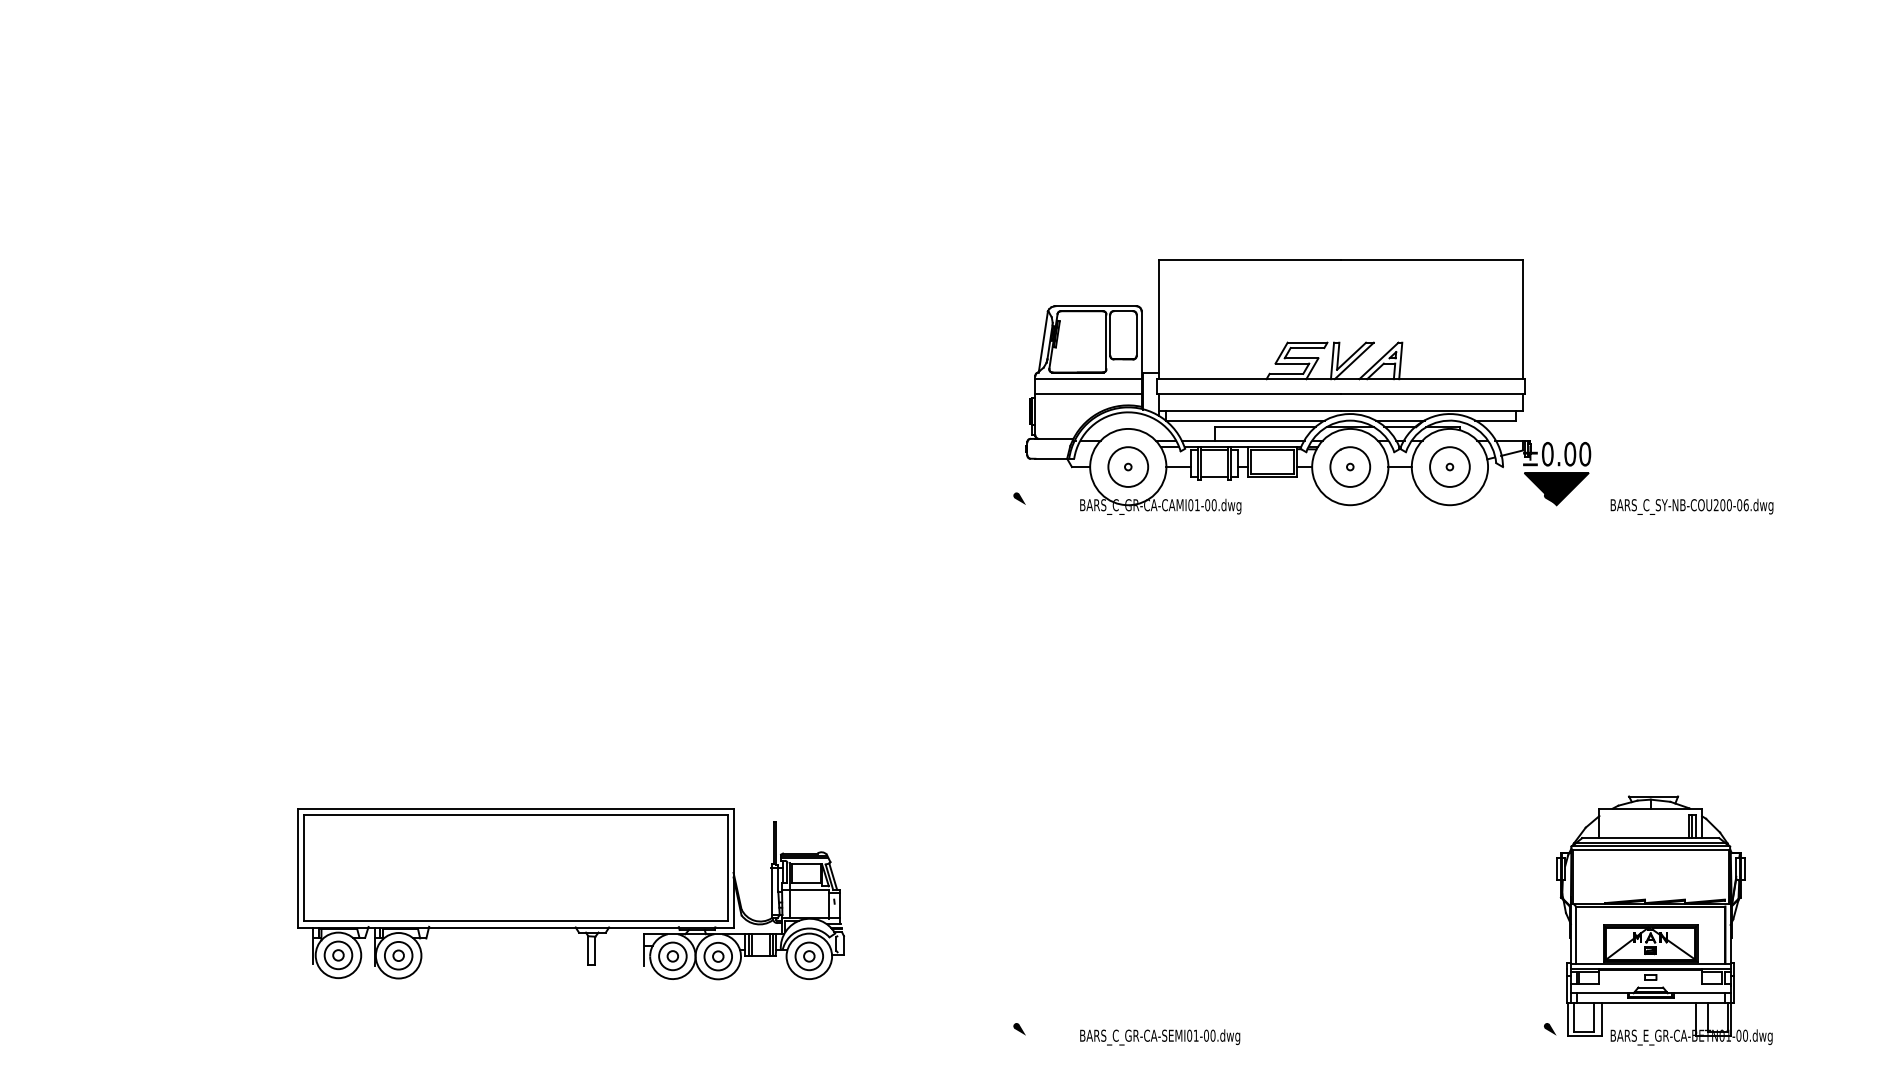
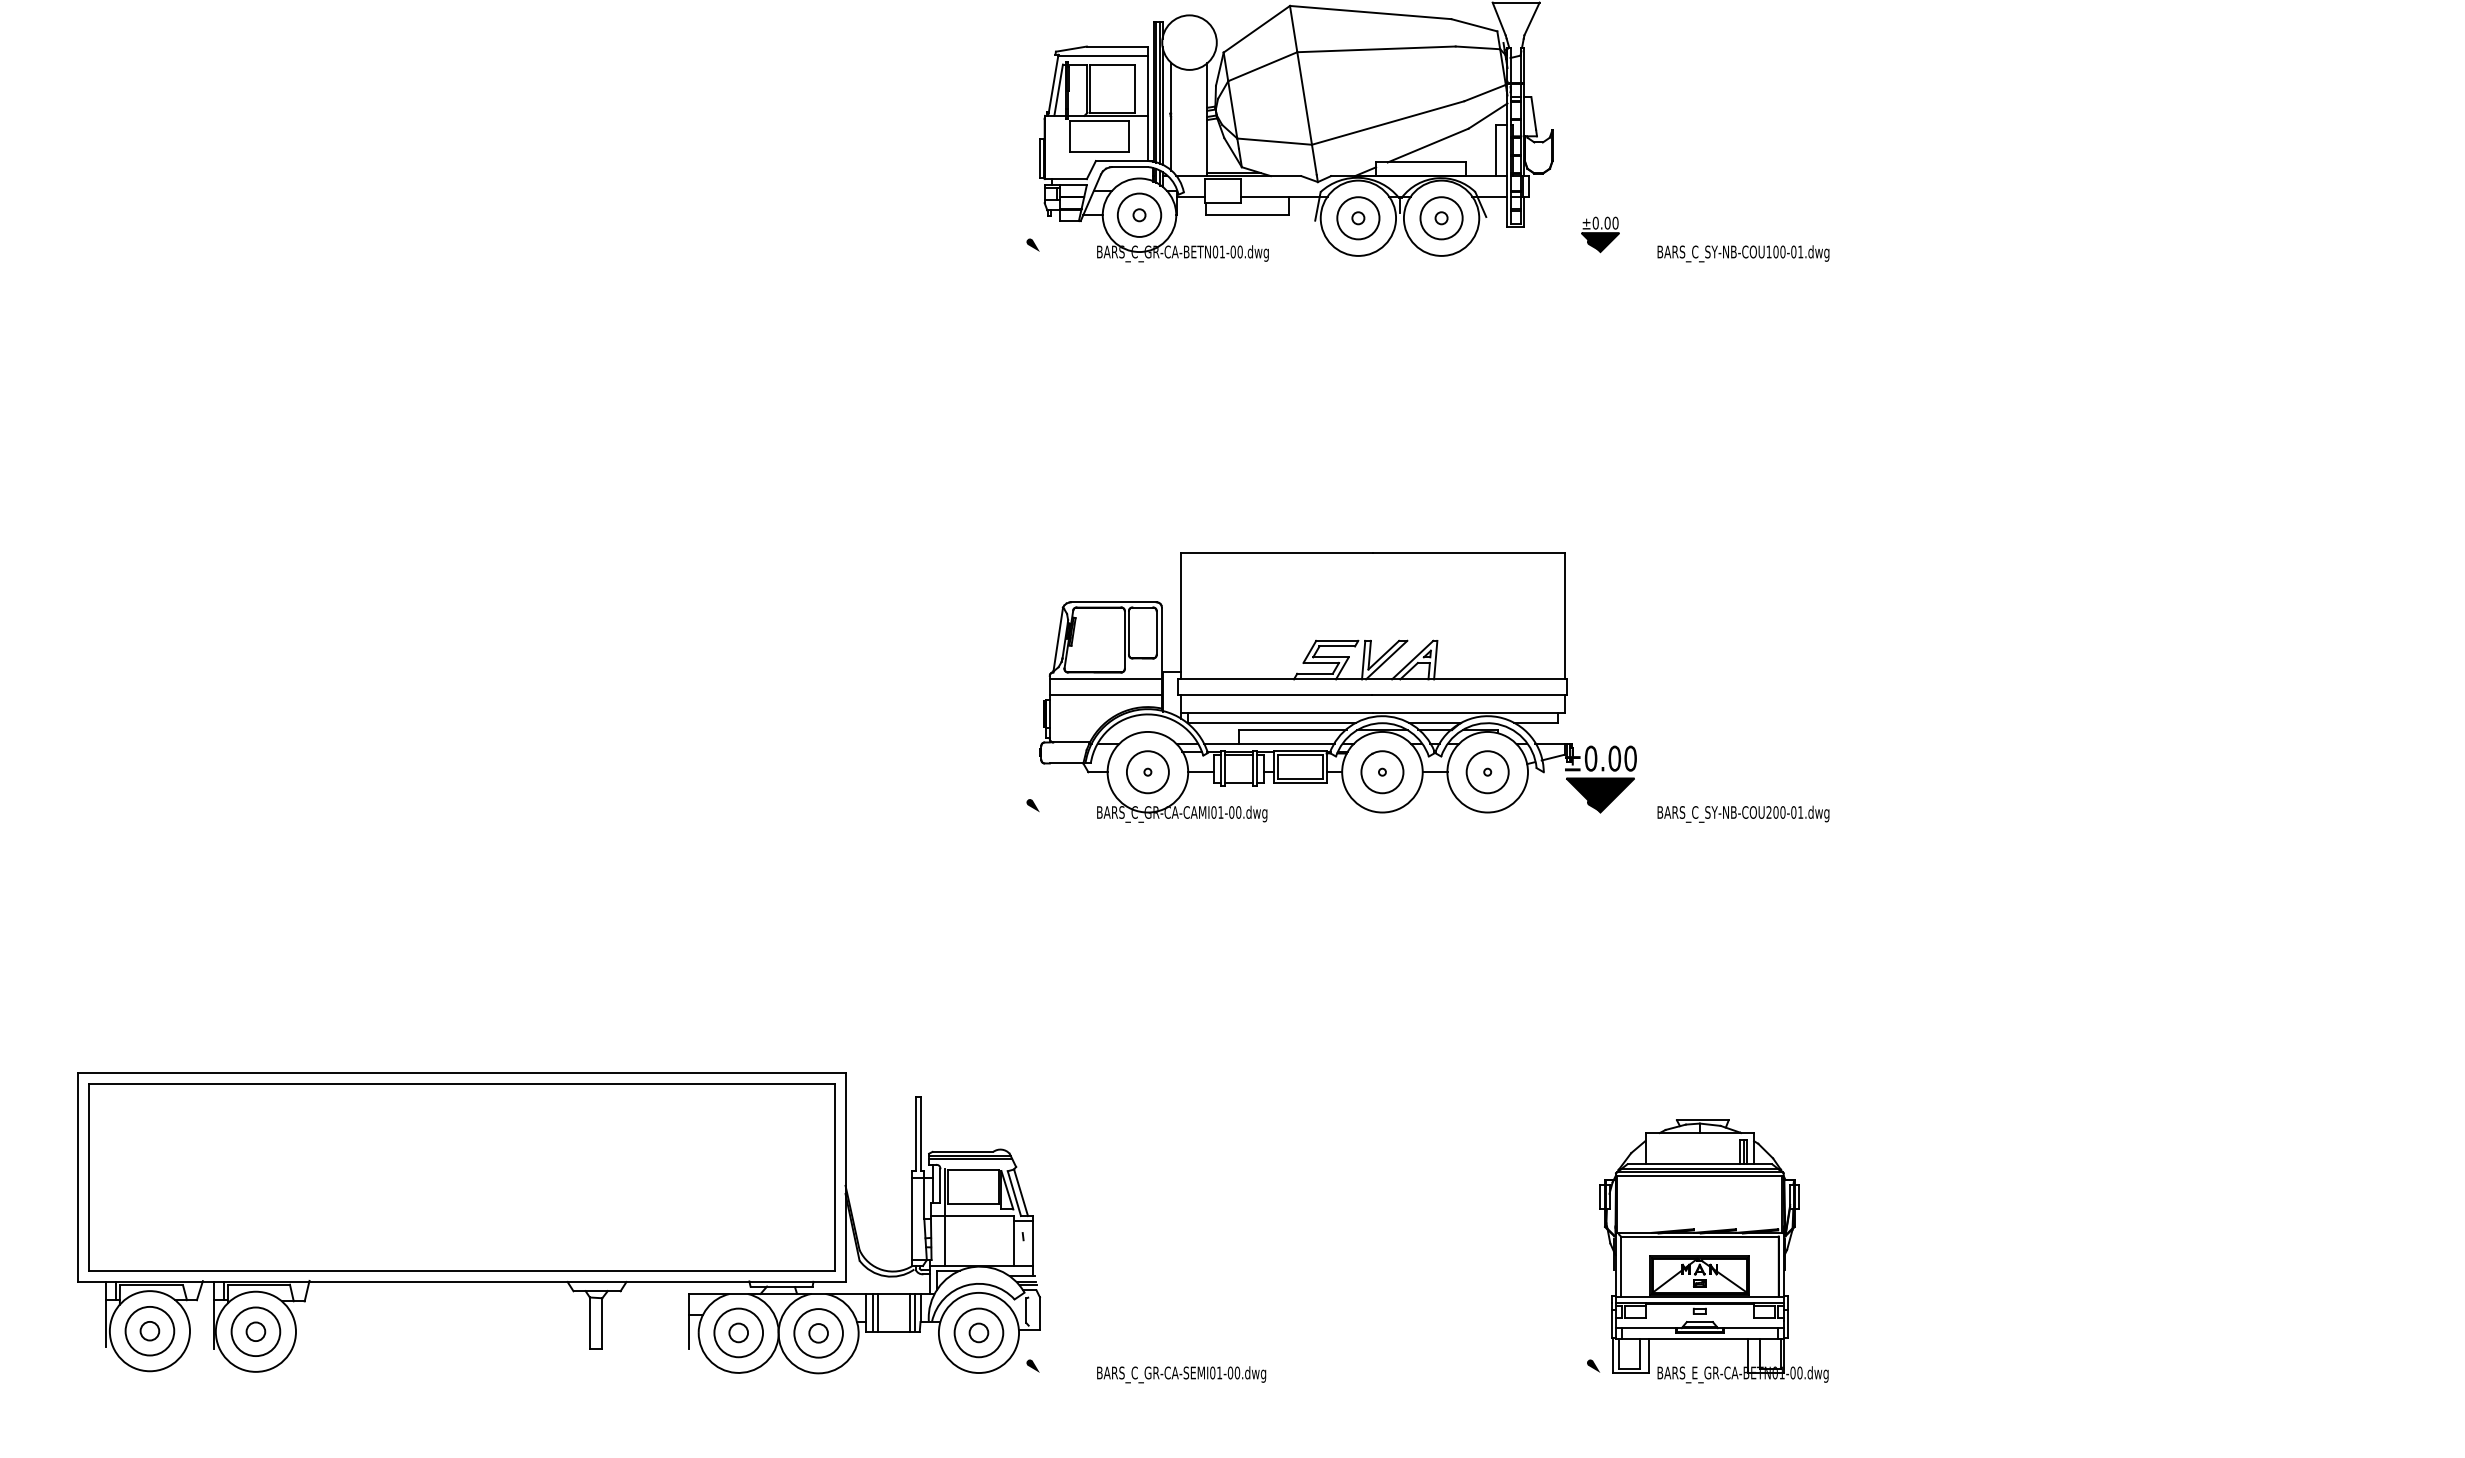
text: (1746, 505) -> (1800, 812), BARS_C_SY-NB-COU200-06.dwg -> BARS_C_SY-NB-COU200-01.dwg
part: (570, 894) -> (558, 1223), size x1.67

